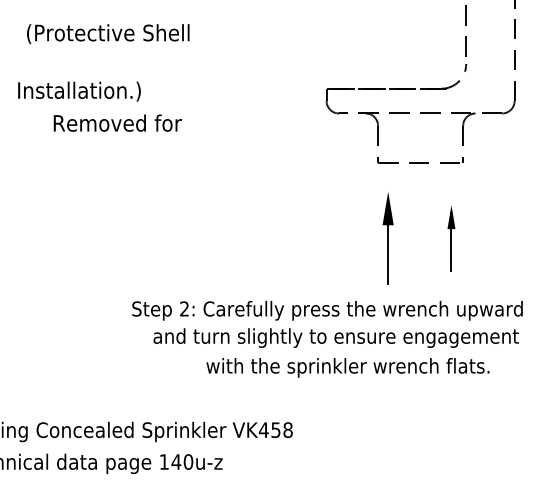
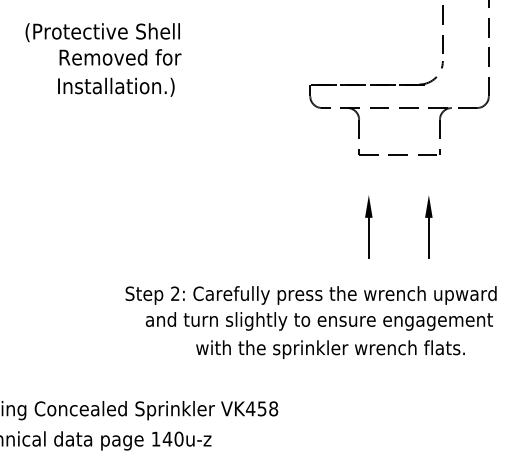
text: (79, 91) -> (116, 87), moved
text: (117, 122) -> (120, 56), moved
part: (388, 238) -> (369, 226), size x0.71

